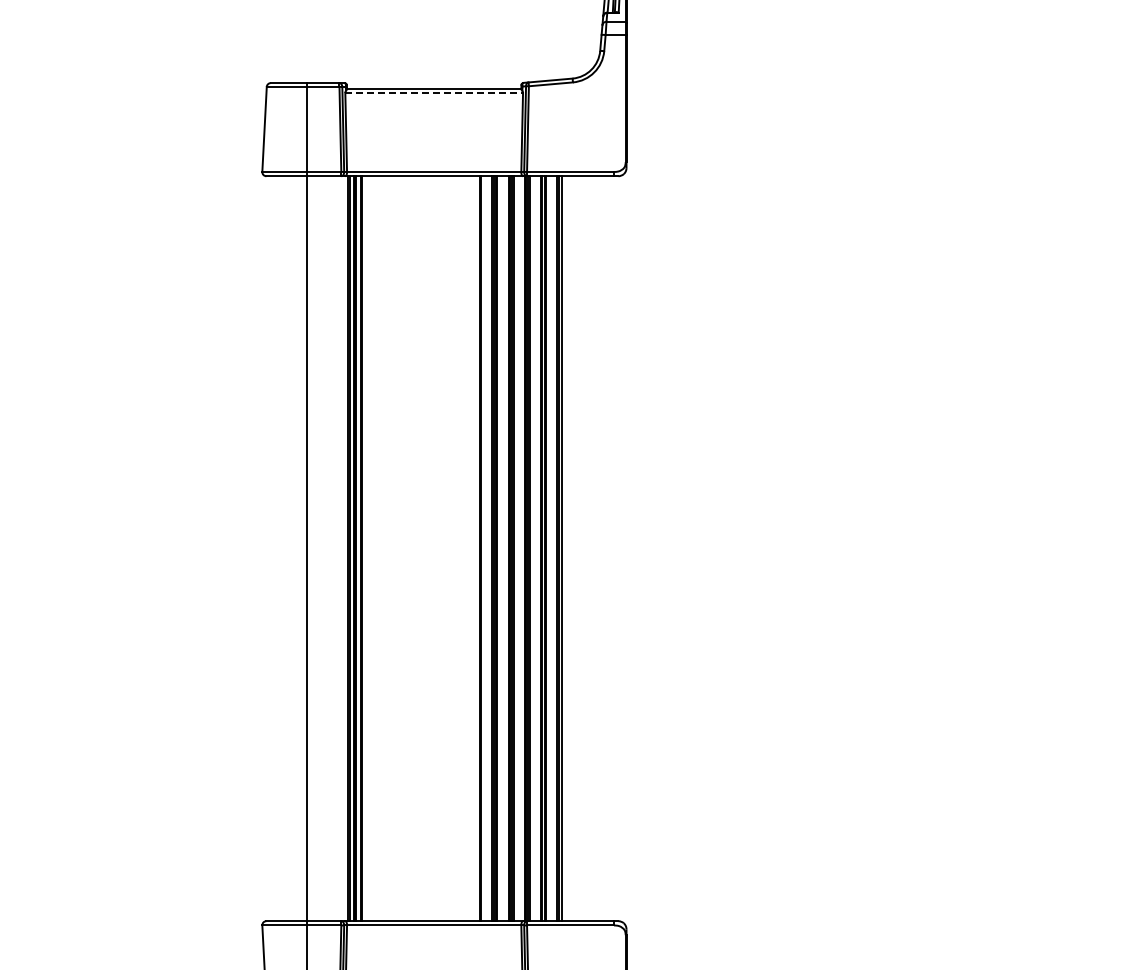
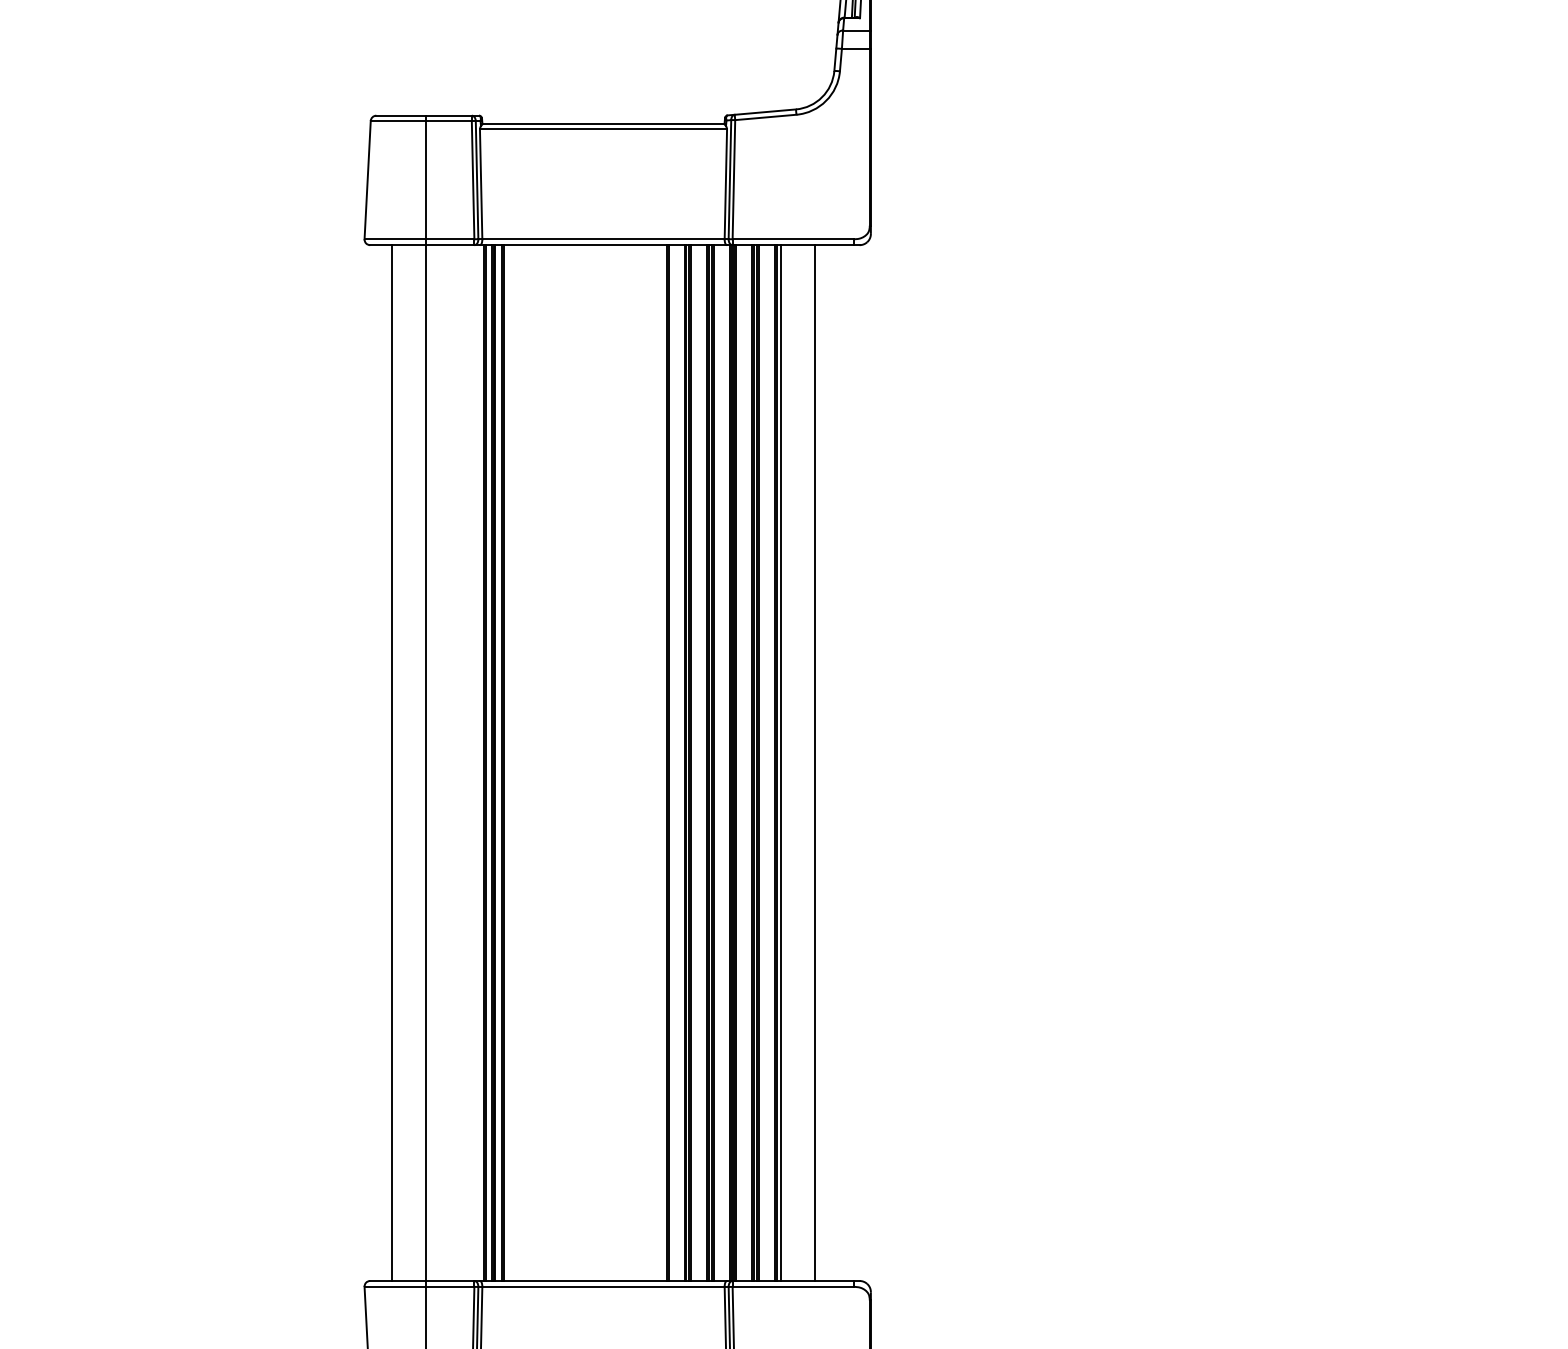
line: (434, 93) -> (603, 130), dashed -> solid
line: (282, 548) -> (392, 762), added
line: (586, 548) -> (815, 762), added

